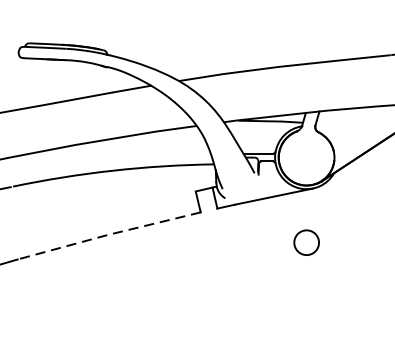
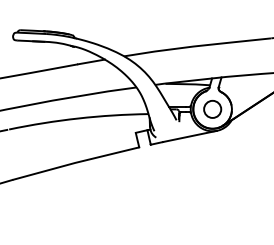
line: (108, 234) -> (75, 162), dashed -> solid
circle: (306, 242) -> (212, 109), moved

